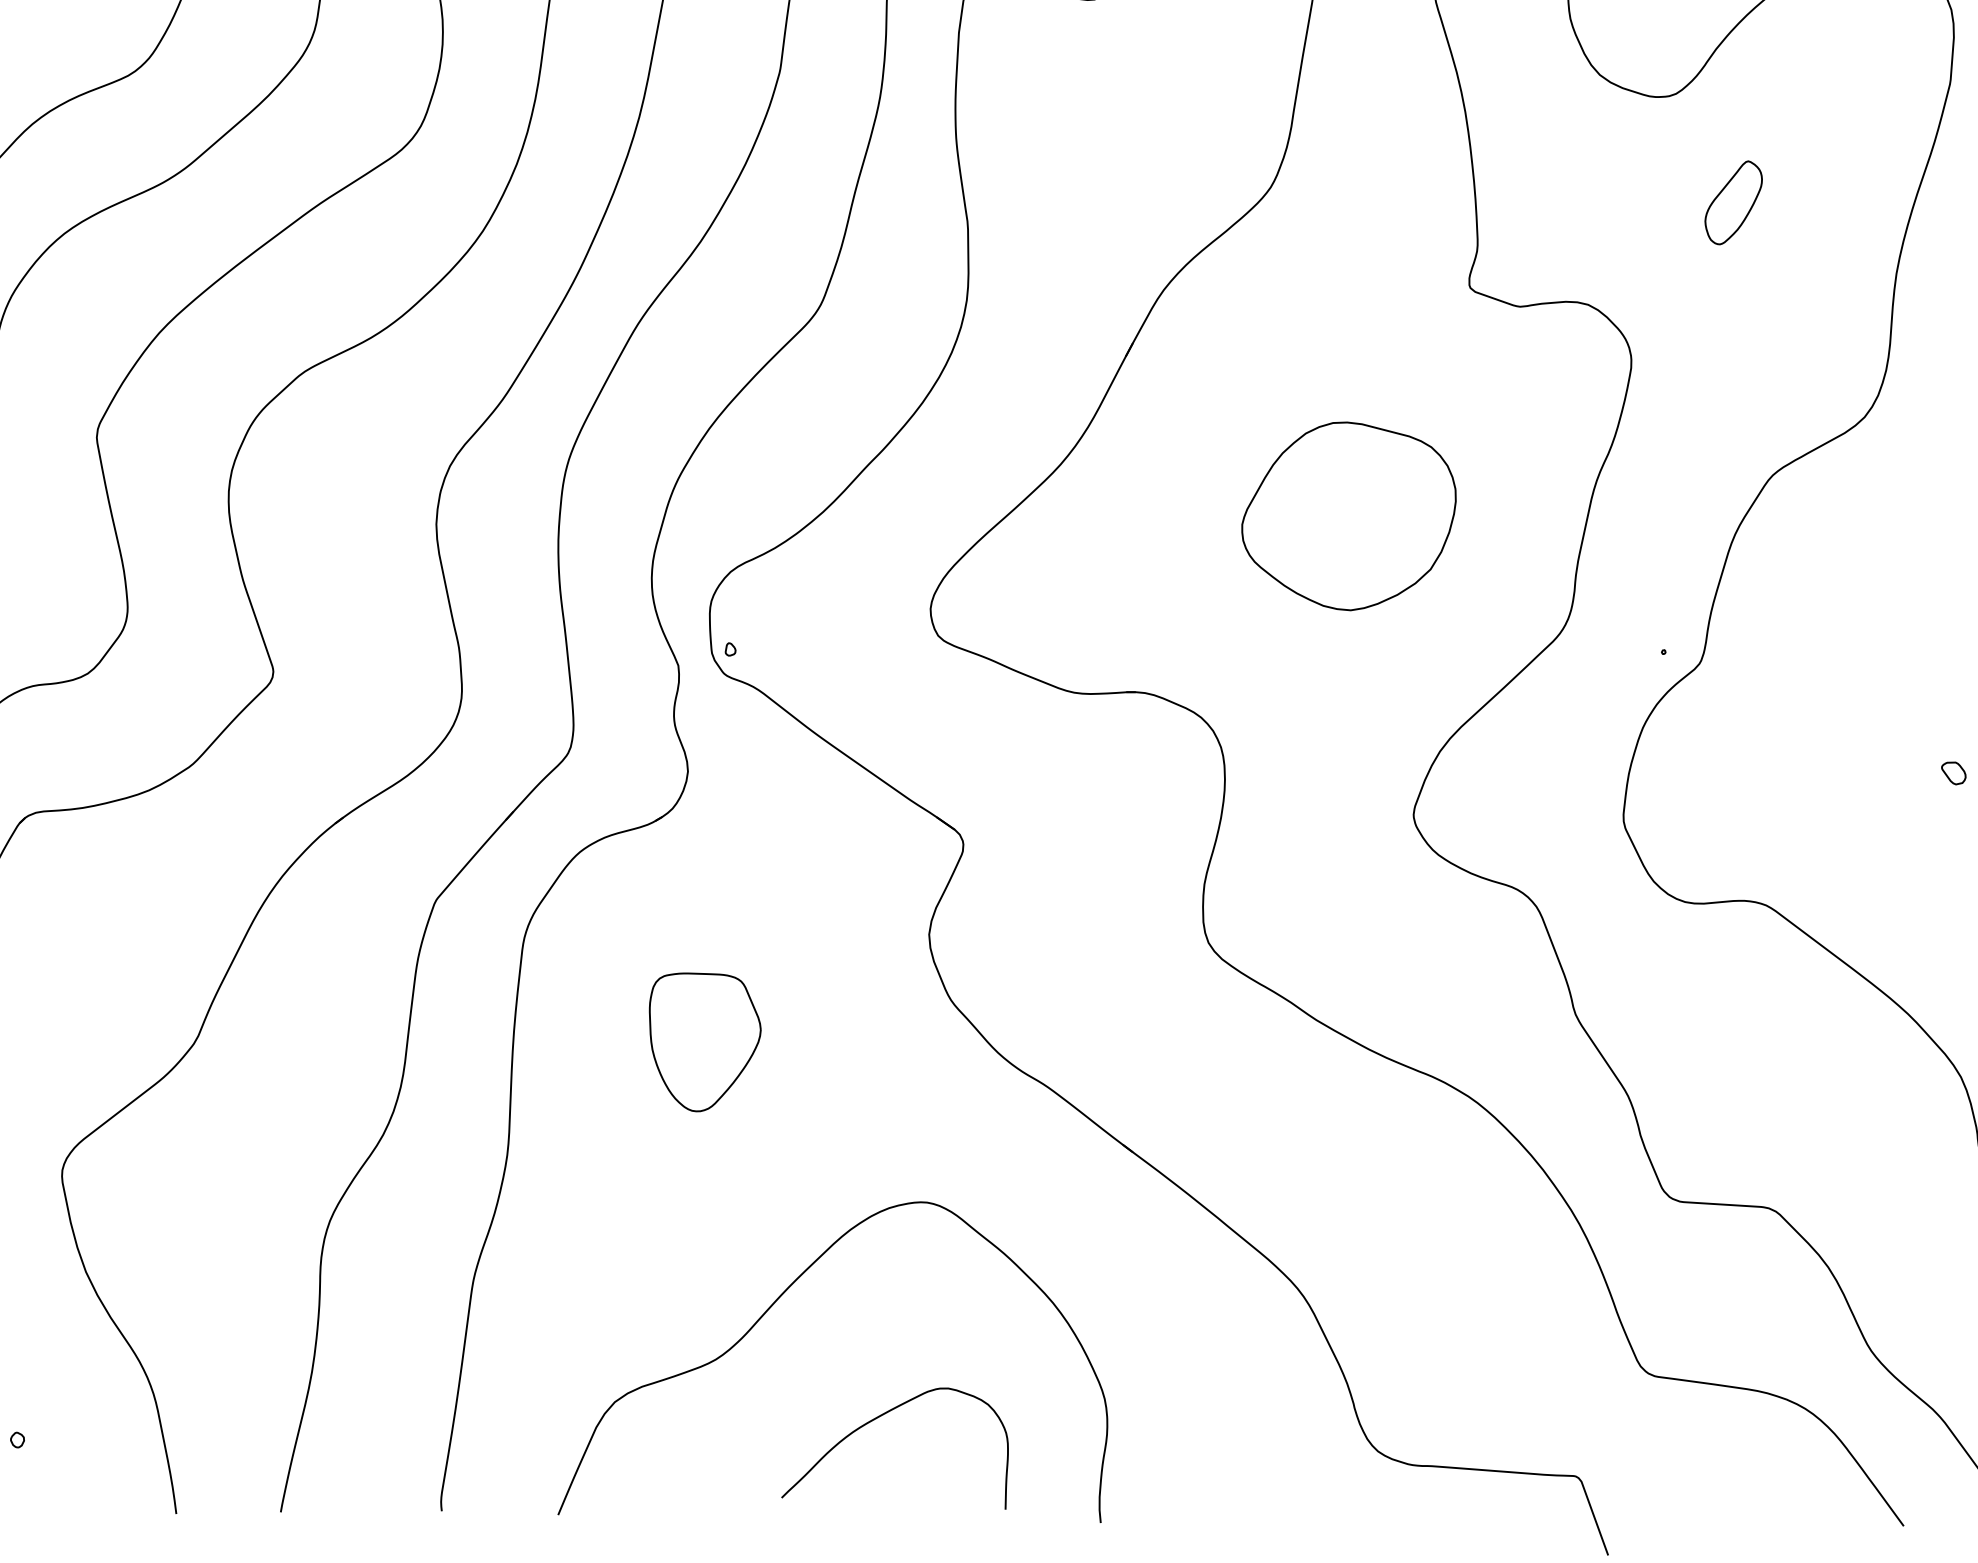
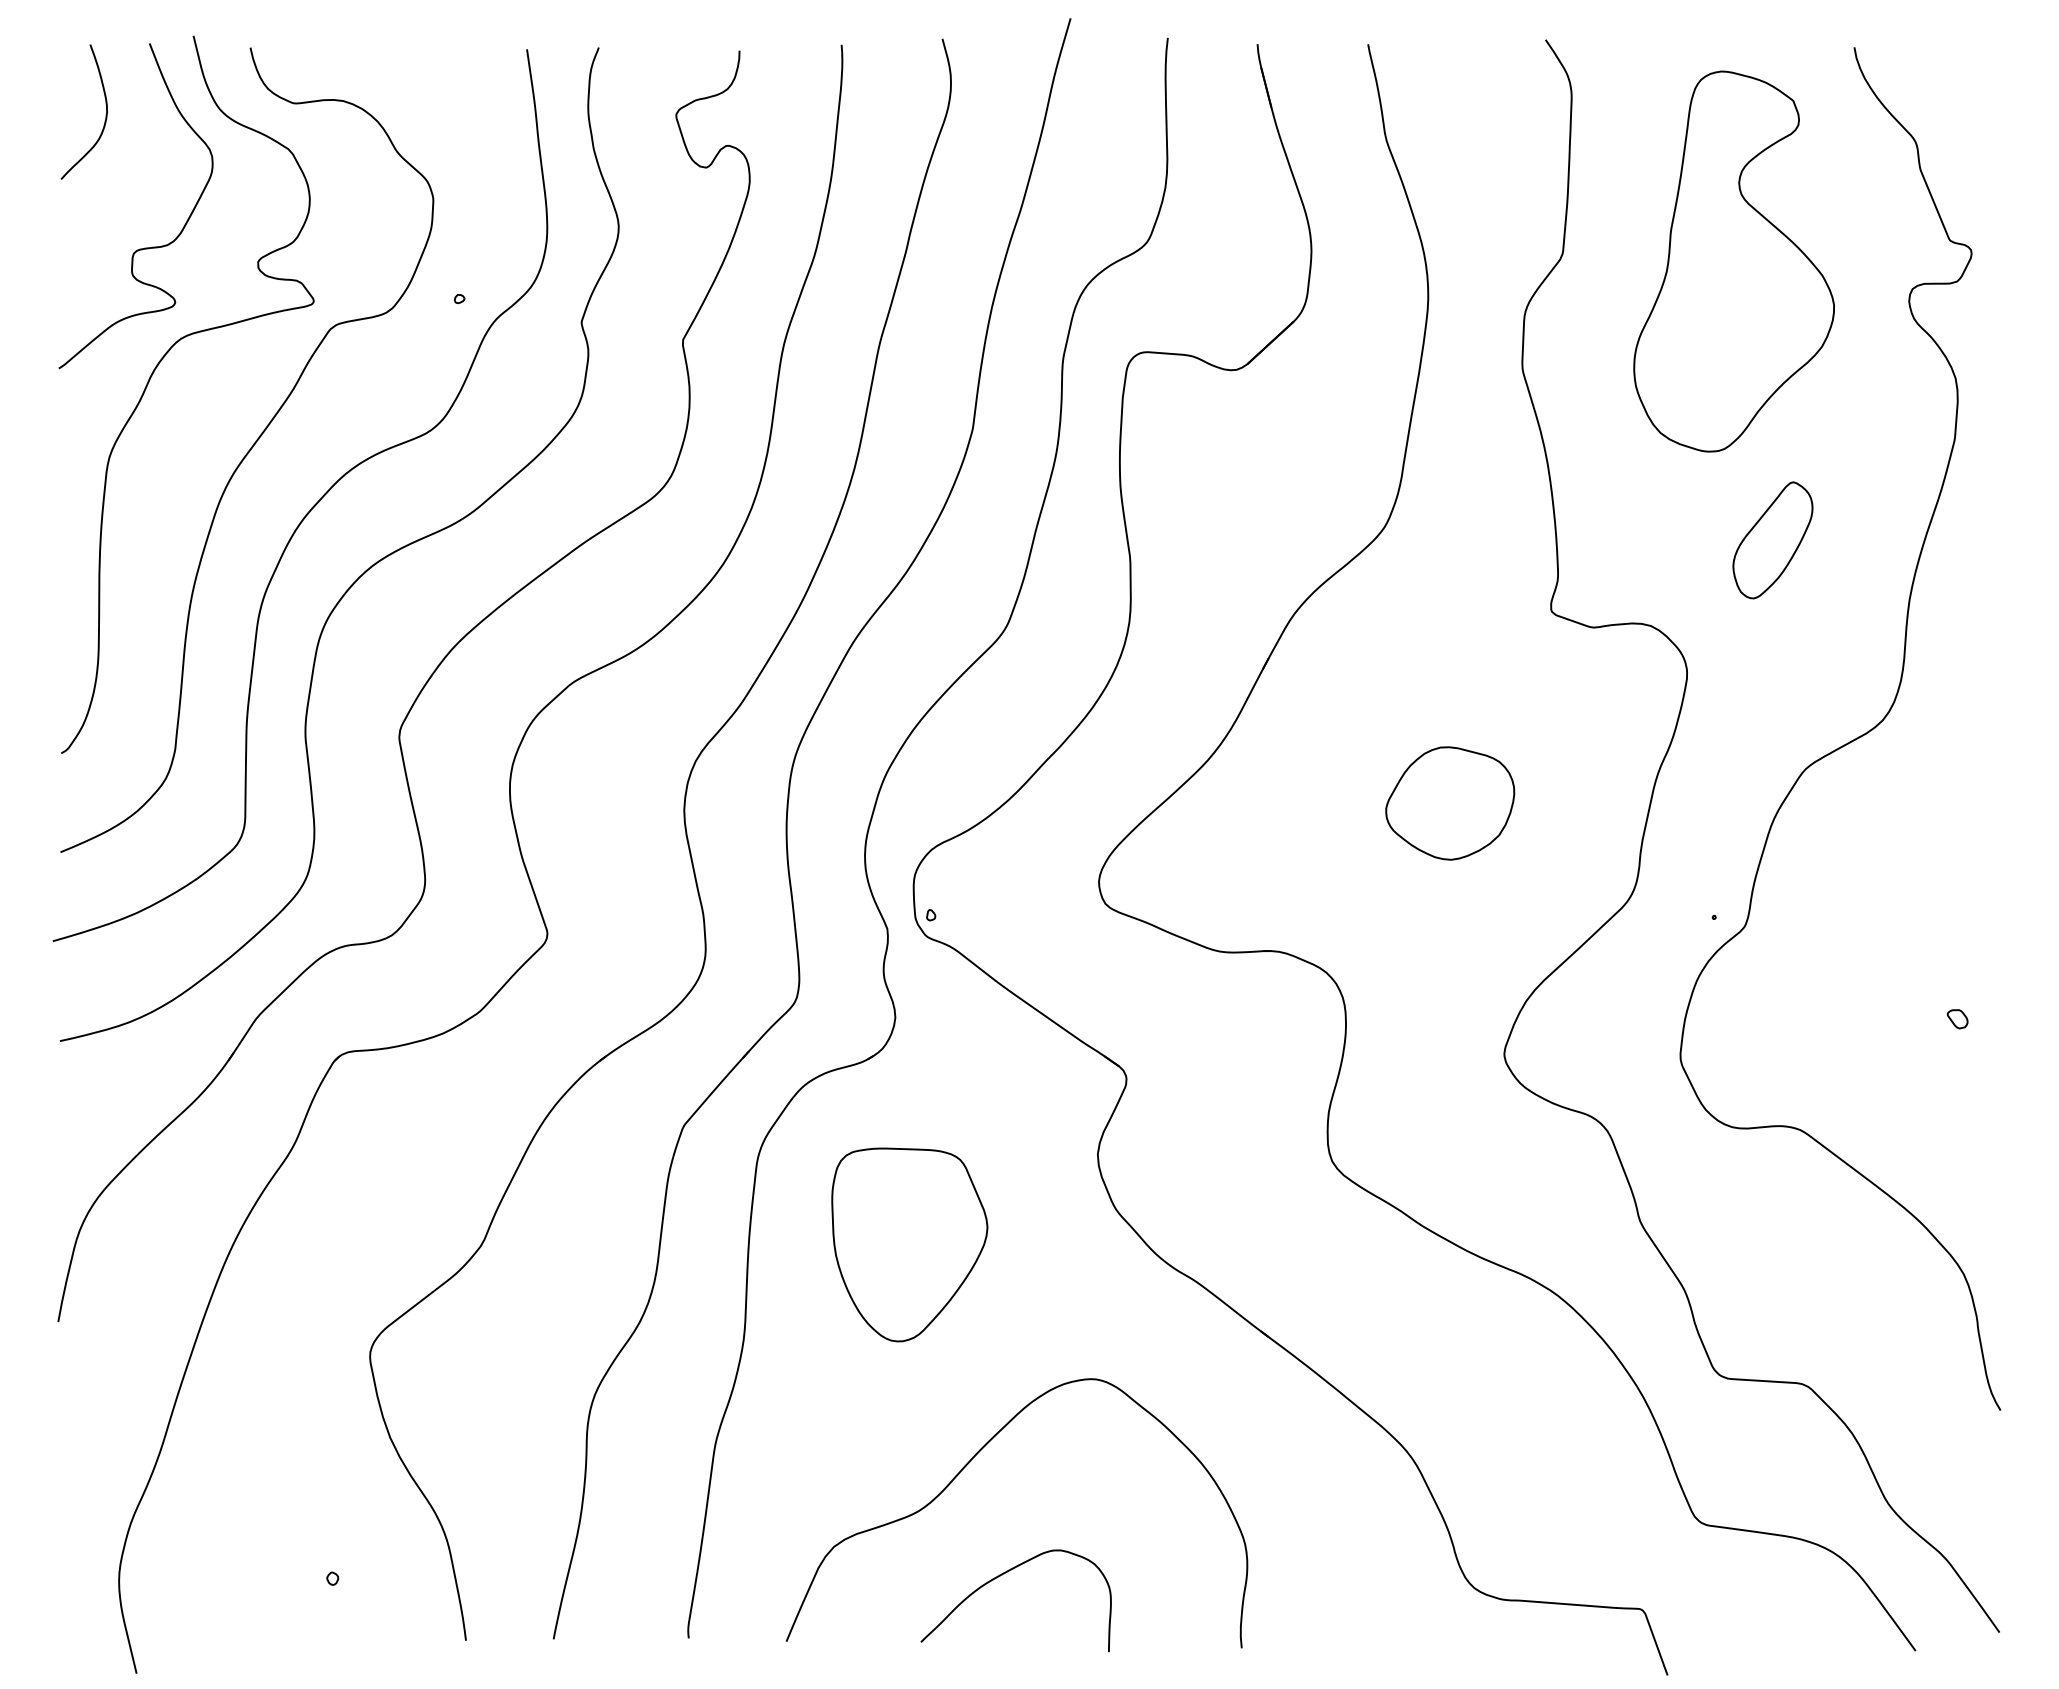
part: (1733, 202) -> (1772, 540), size x1.67
part: (1349, 516) -> (1450, 803), size x0.71
part: (704, 1041) -> (909, 1244), size x1.67
curve: (878, 1418) -> (1002, 1575), moved

